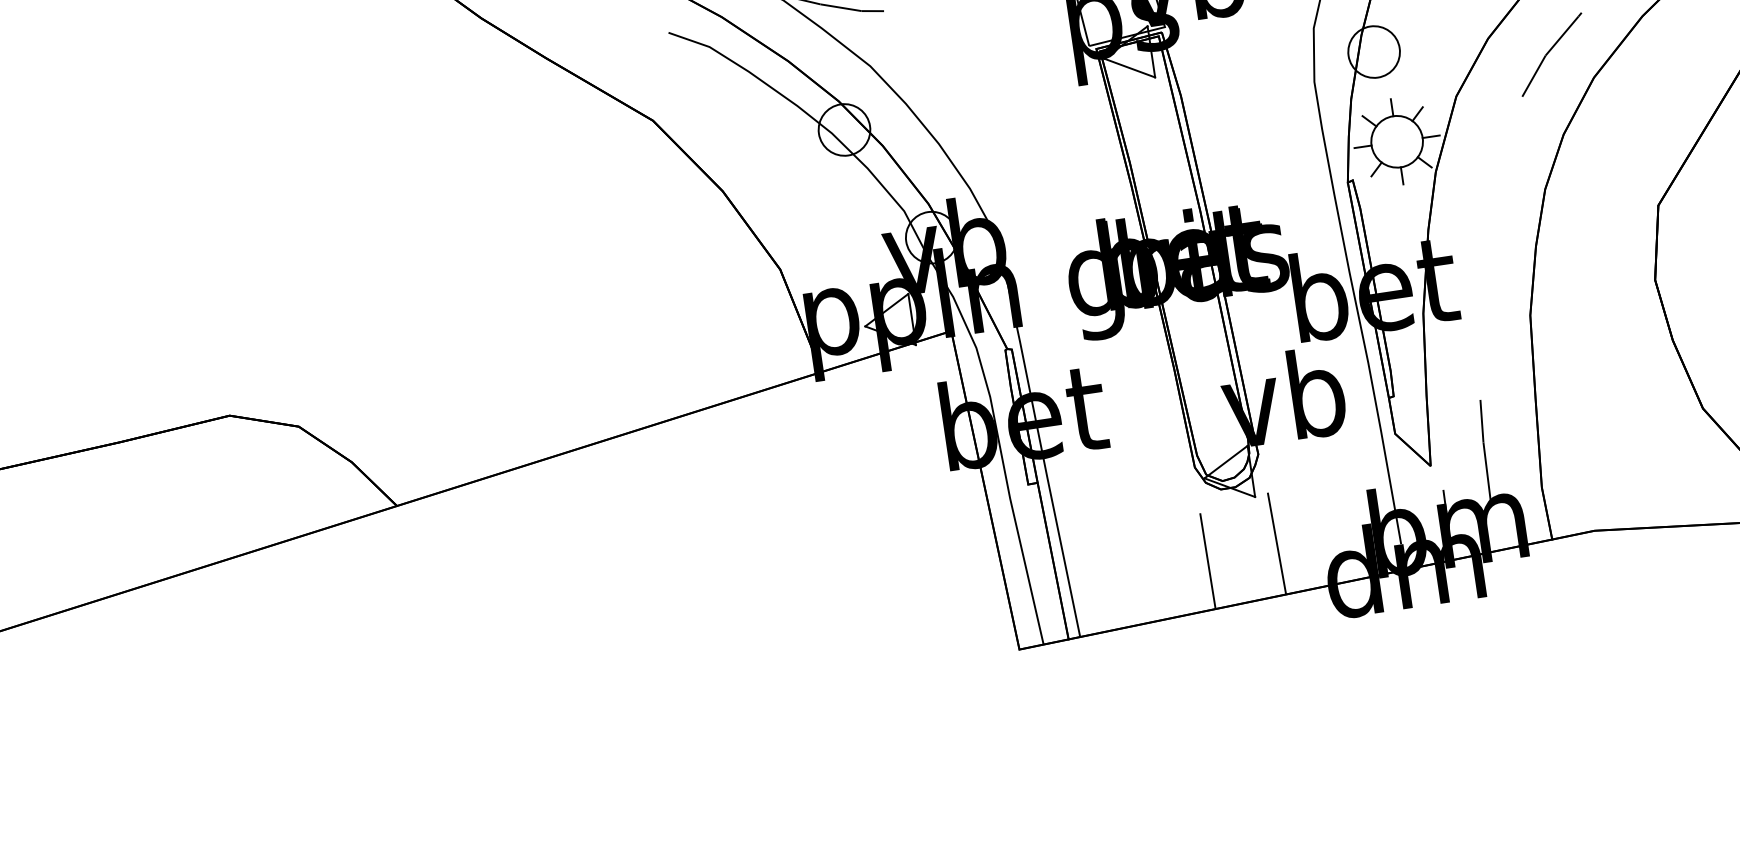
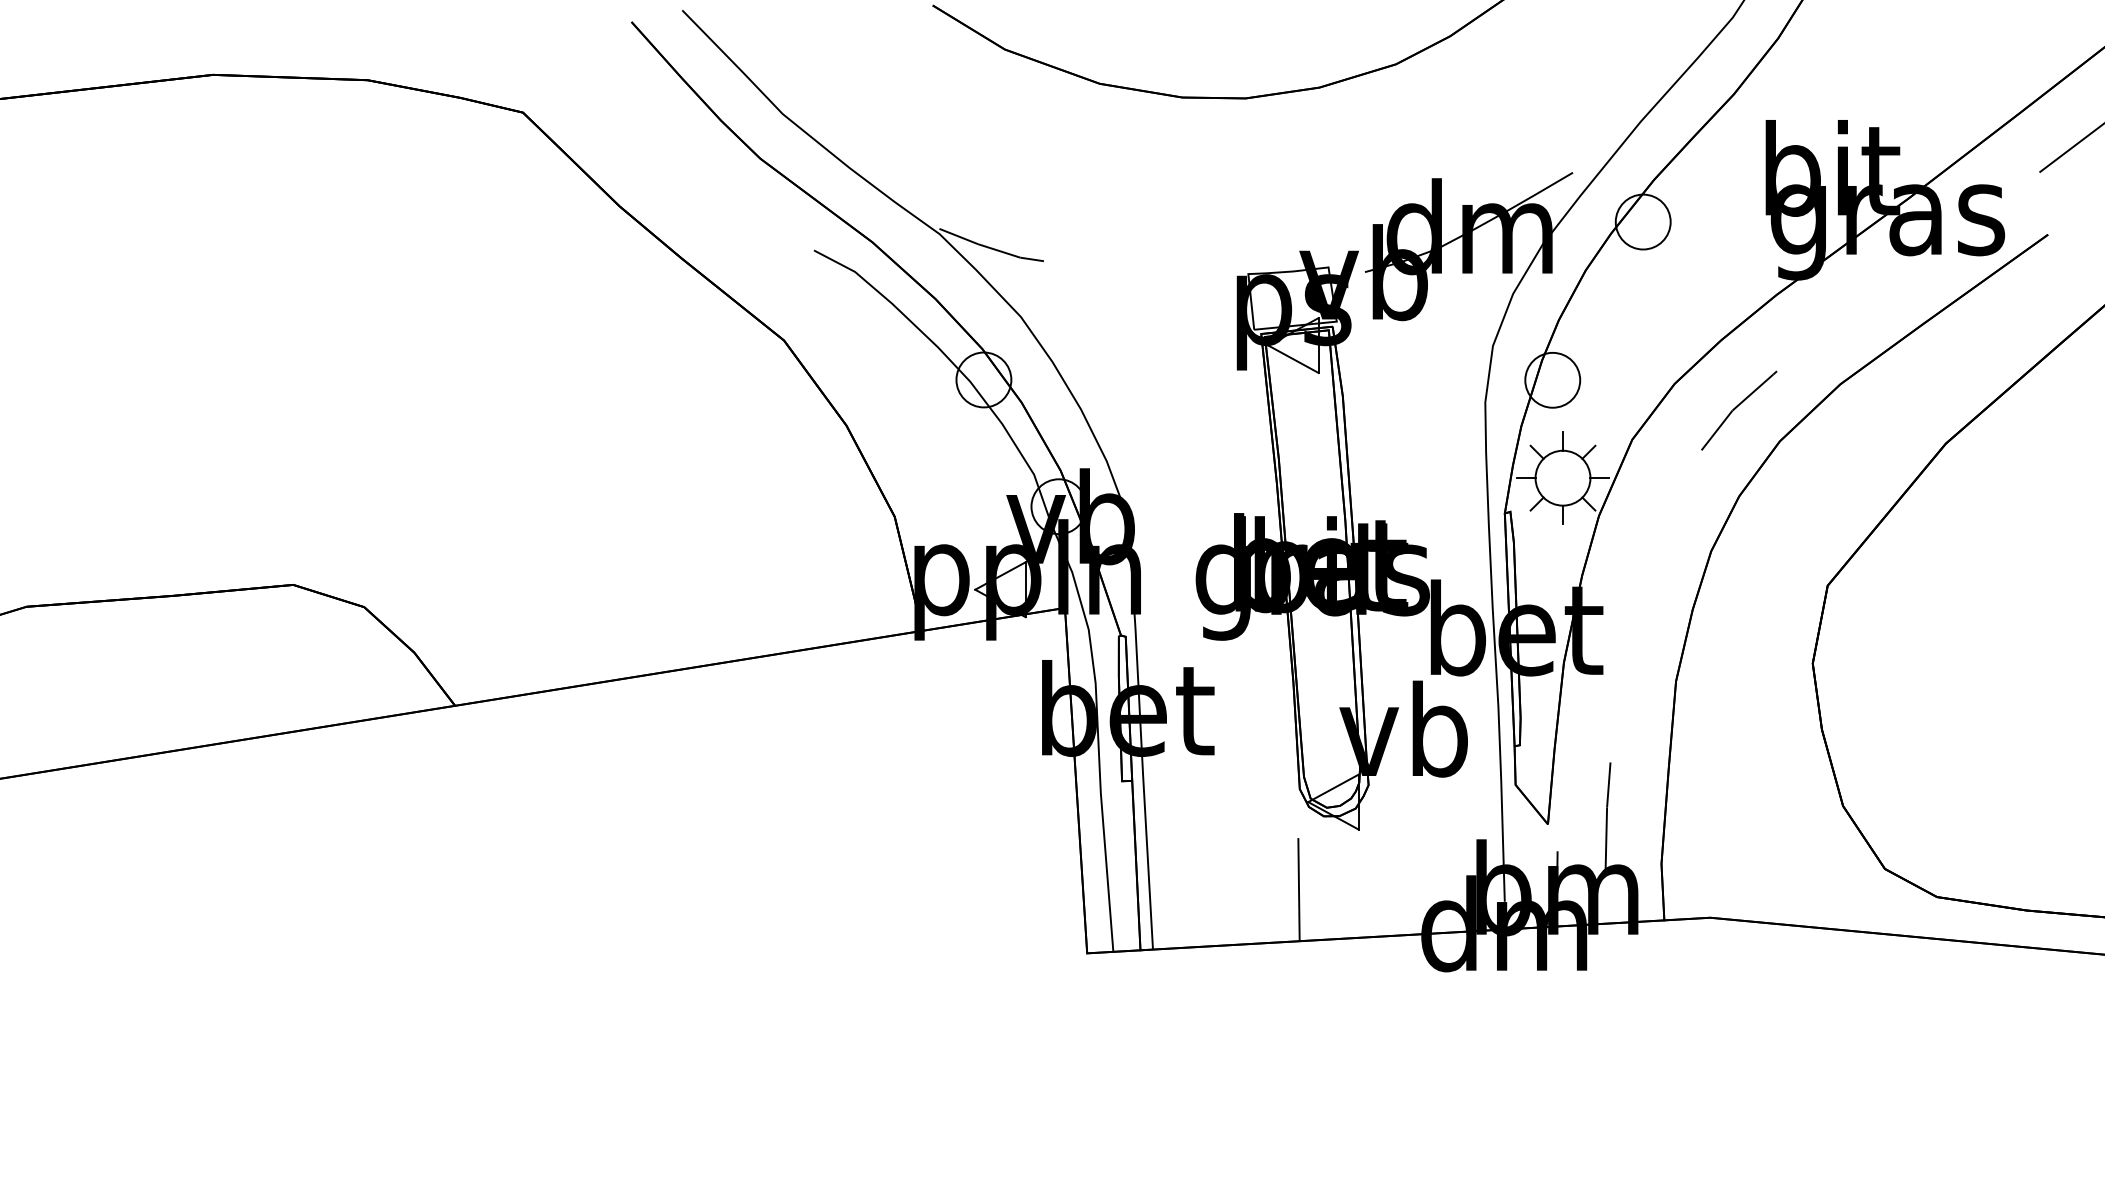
line: (1277, 543) -> (1374, 881), removed

